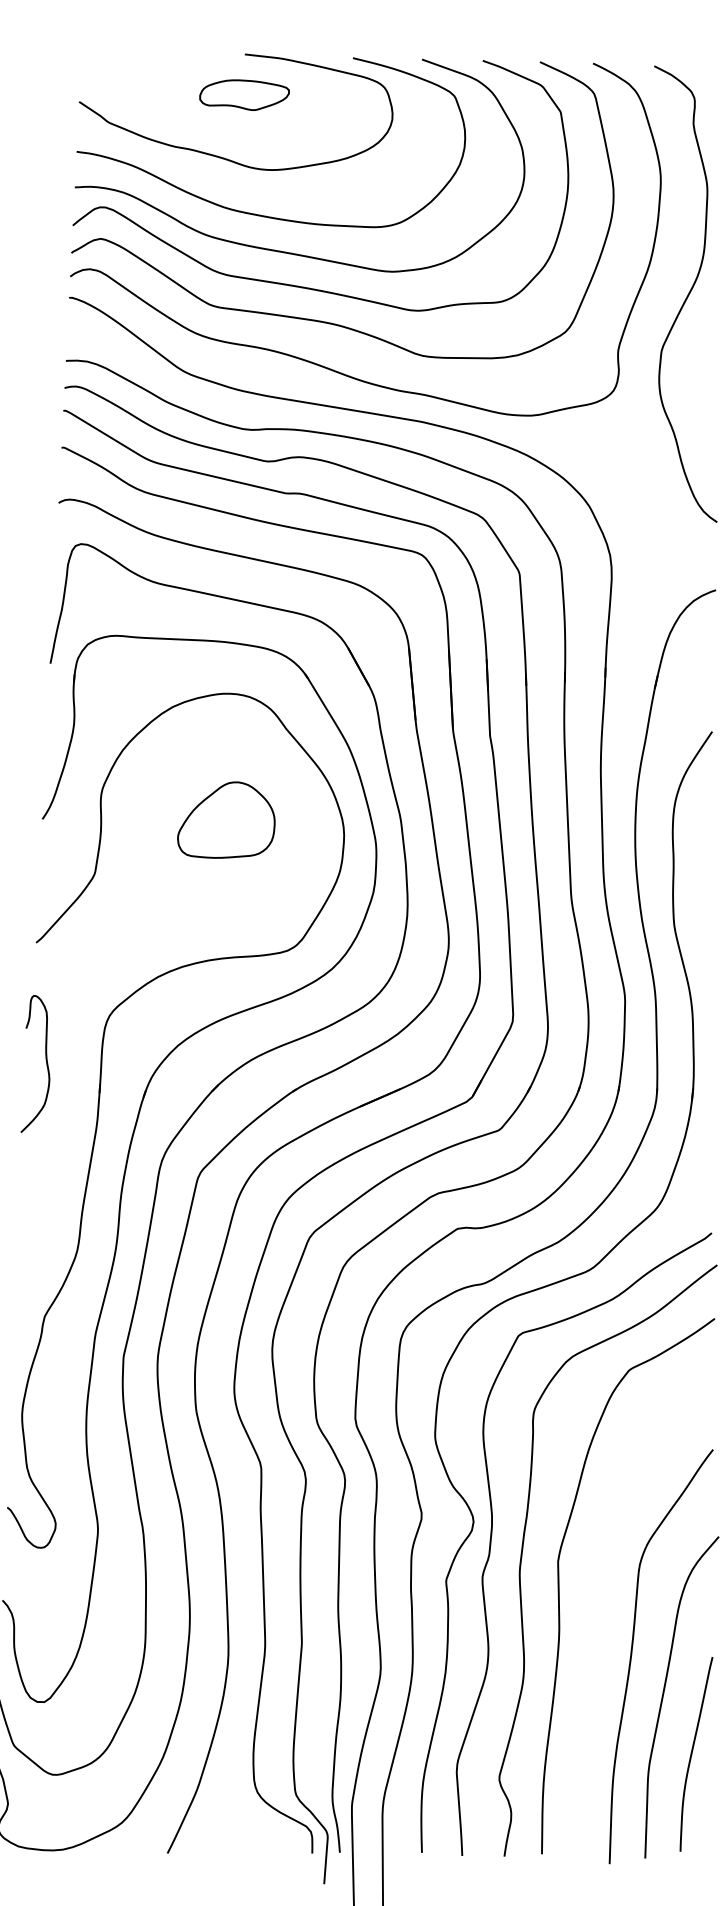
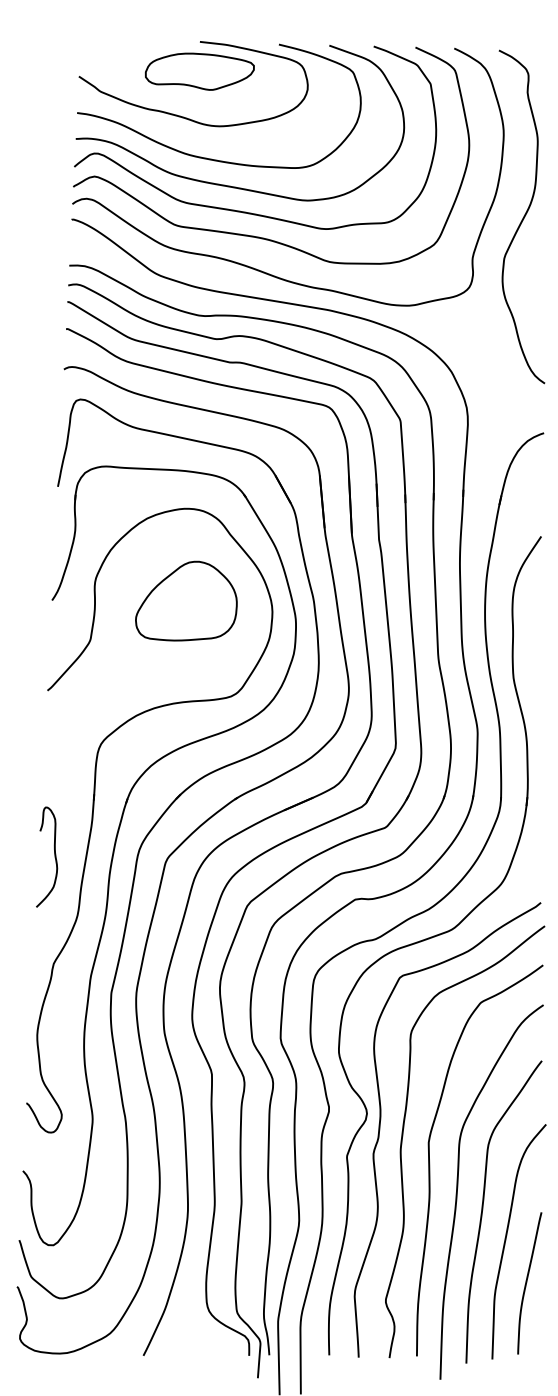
part: (244, 94) -> (199, 71), size x1.67
part: (226, 819) -> (186, 600), size x1.43
curve: (45, 1063) -> (54, 856), moved
curve: (598, 1623) -> (458, 1187), added

